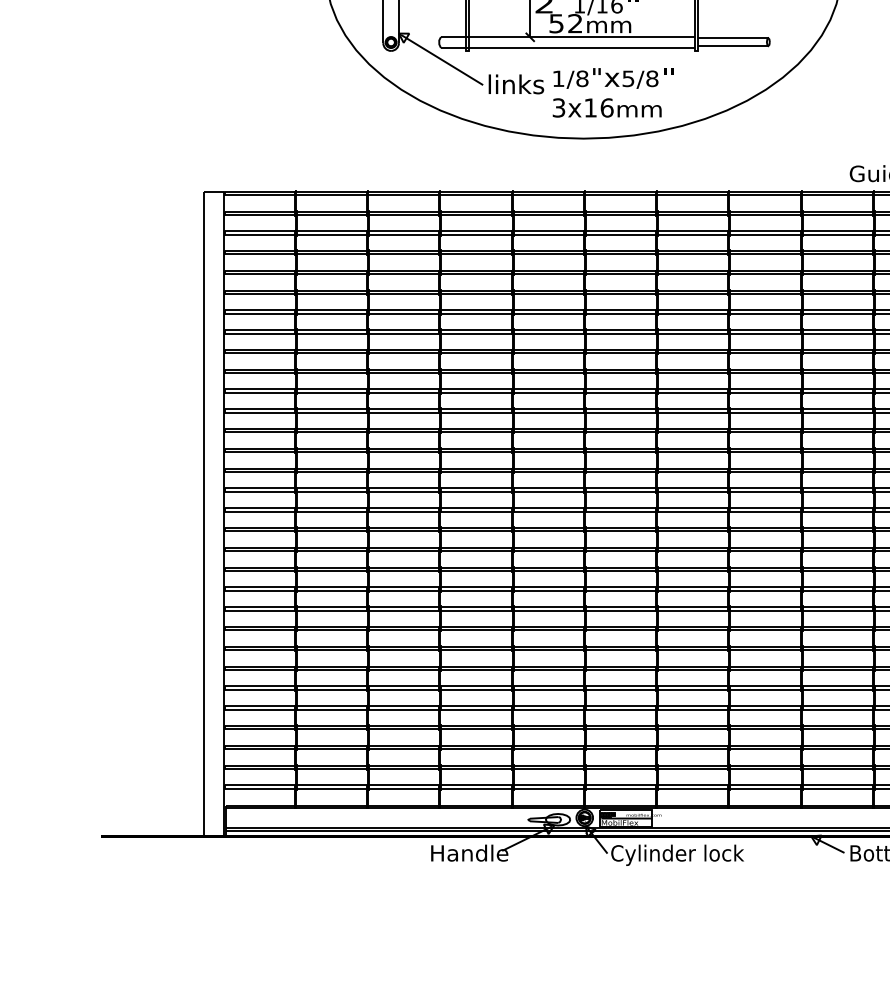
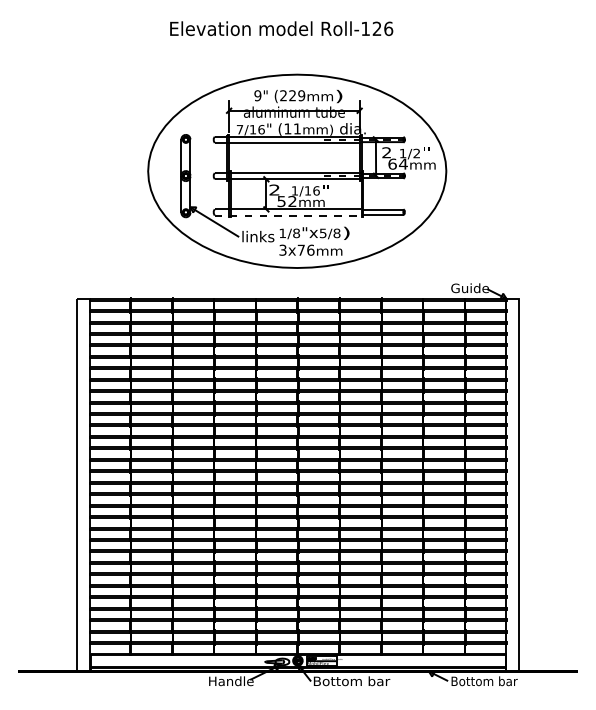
line: (568, 47) -> (288, 215), solid -> dashed
text: (668, 77) -> (346, 232), " -> )
text: (589, 106) -> (300, 249), 3x16 -> 3x76
text: (677, 855) -> (351, 682), Cylinder lock -> Bottom bar

